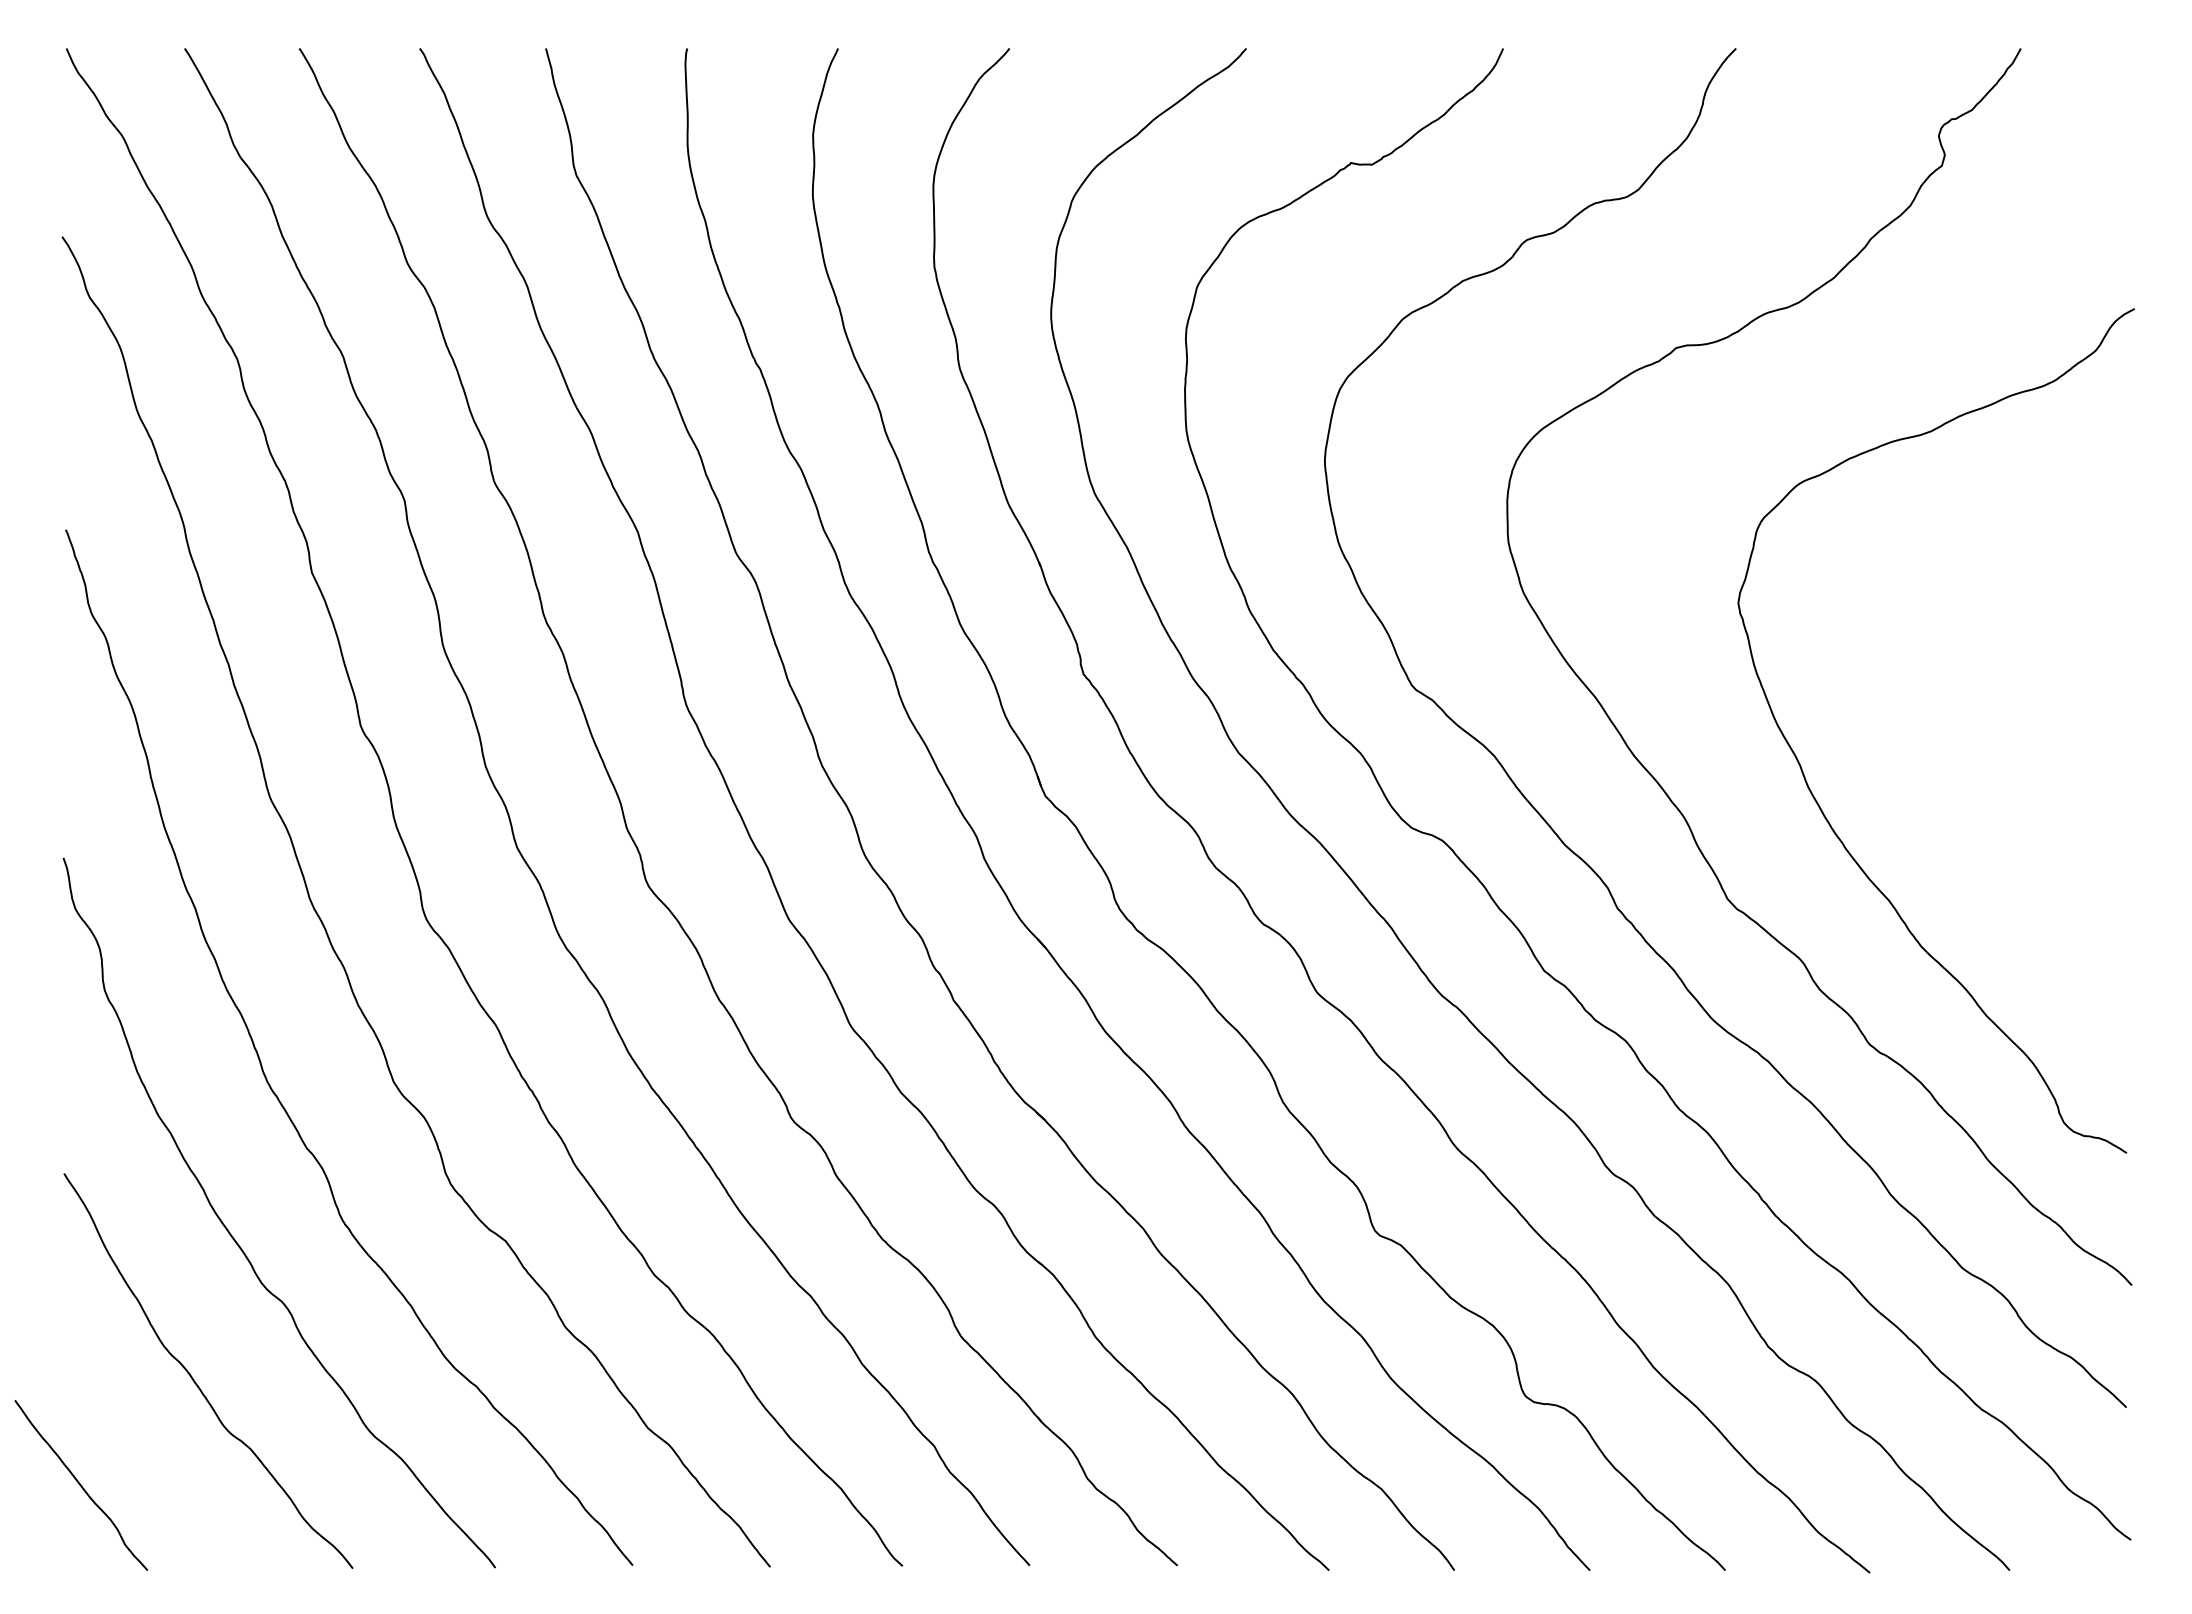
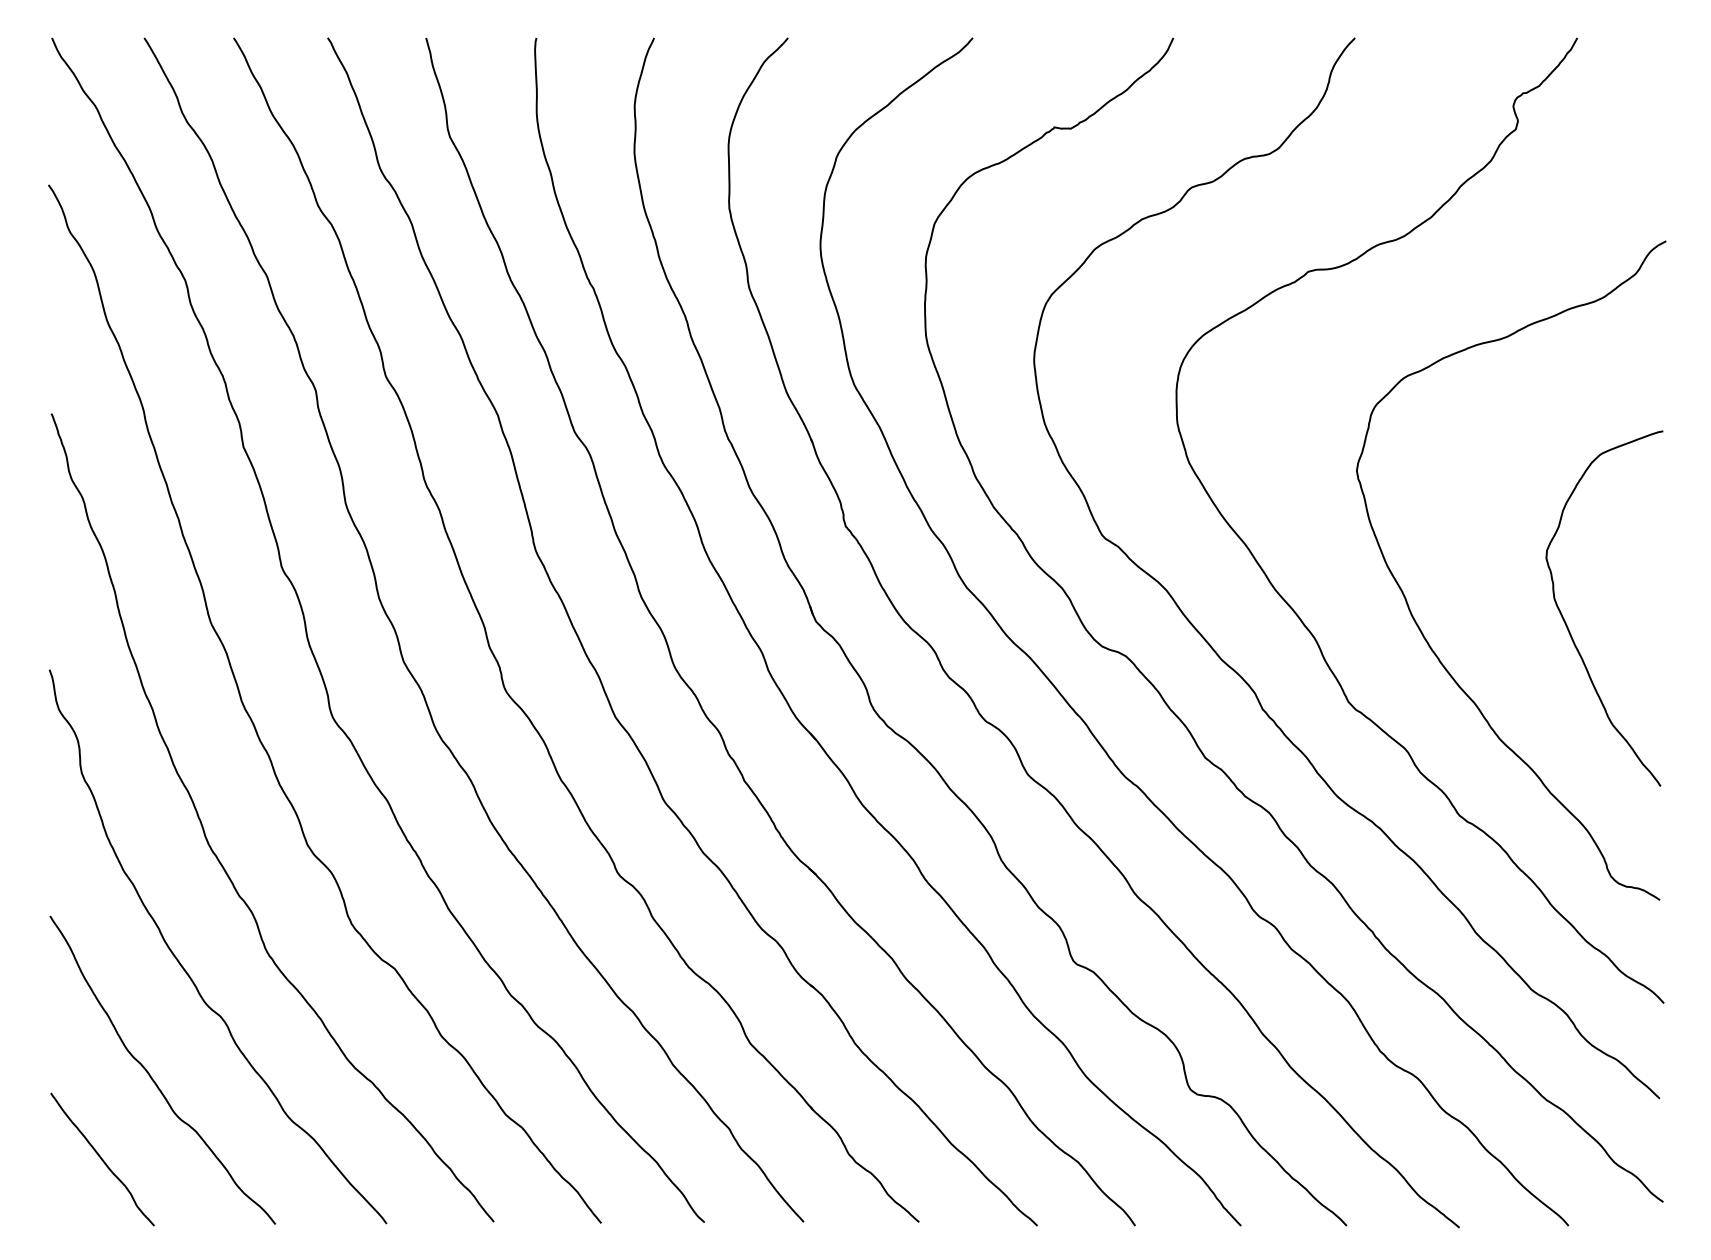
curve: (2007, 799) -> (1566, 624), added
curve: (81, 1485) -> (102, 1159), moved

